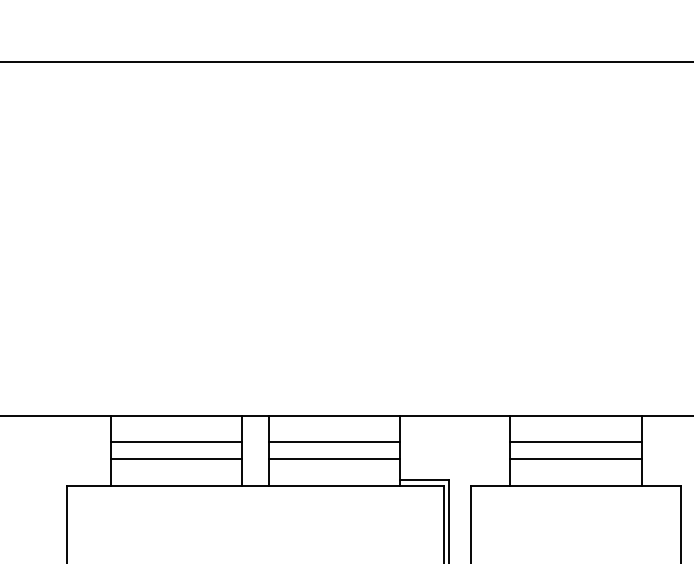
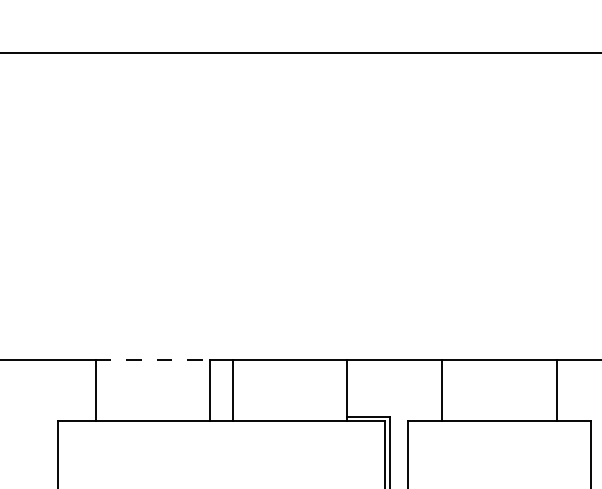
line: (176, 415) -> (153, 360), solid -> dashed
line: (176, 441) -> (153, 382), removed
line: (334, 441) -> (290, 382), removed
line: (575, 441) -> (499, 382), removed
line: (575, 458) -> (499, 397), removed
line: (176, 459) -> (153, 398), removed
line: (334, 459) -> (290, 398), removed

